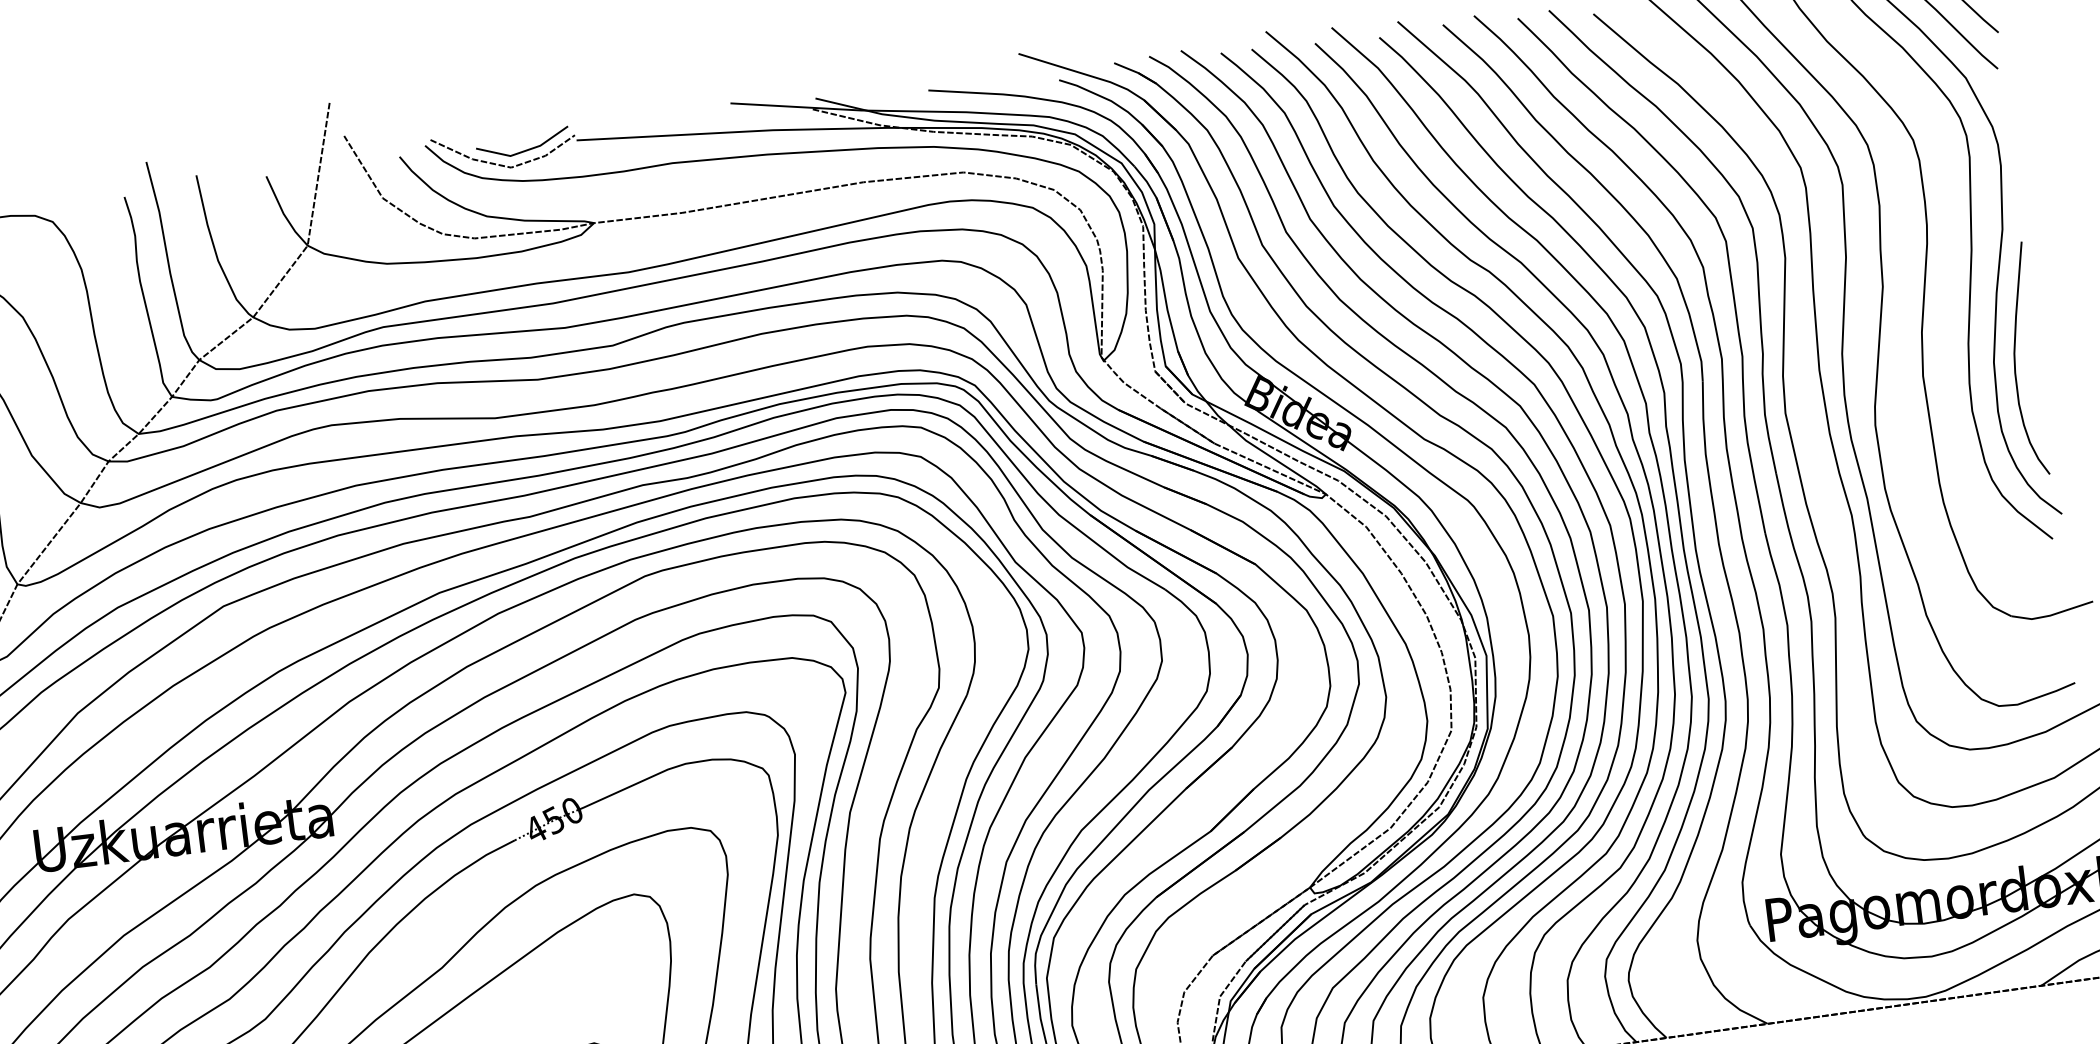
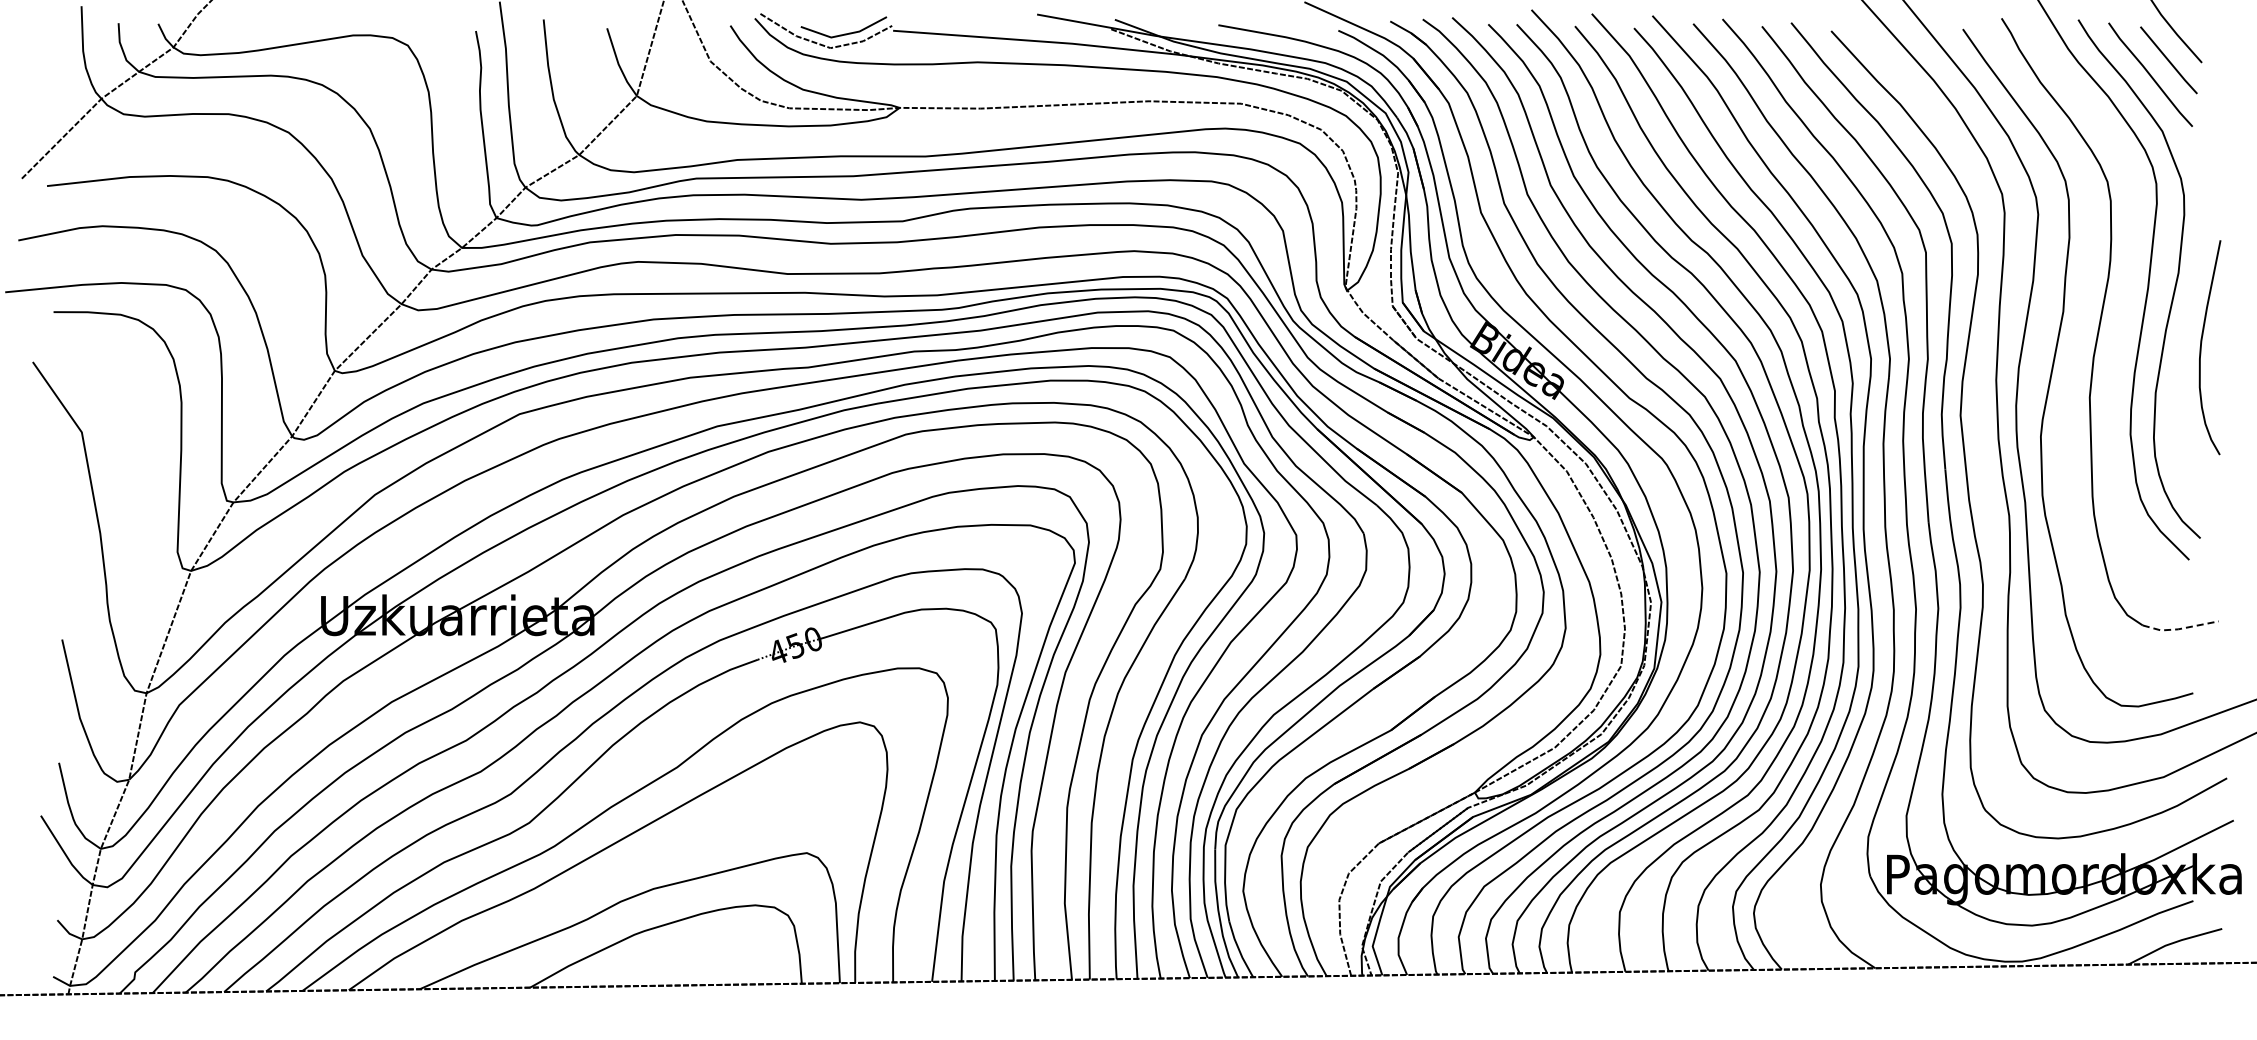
curve: (2015, 360) -> (2201, 347), moved
line: (2052, 614) -> (2180, 628), solid -> dashed

